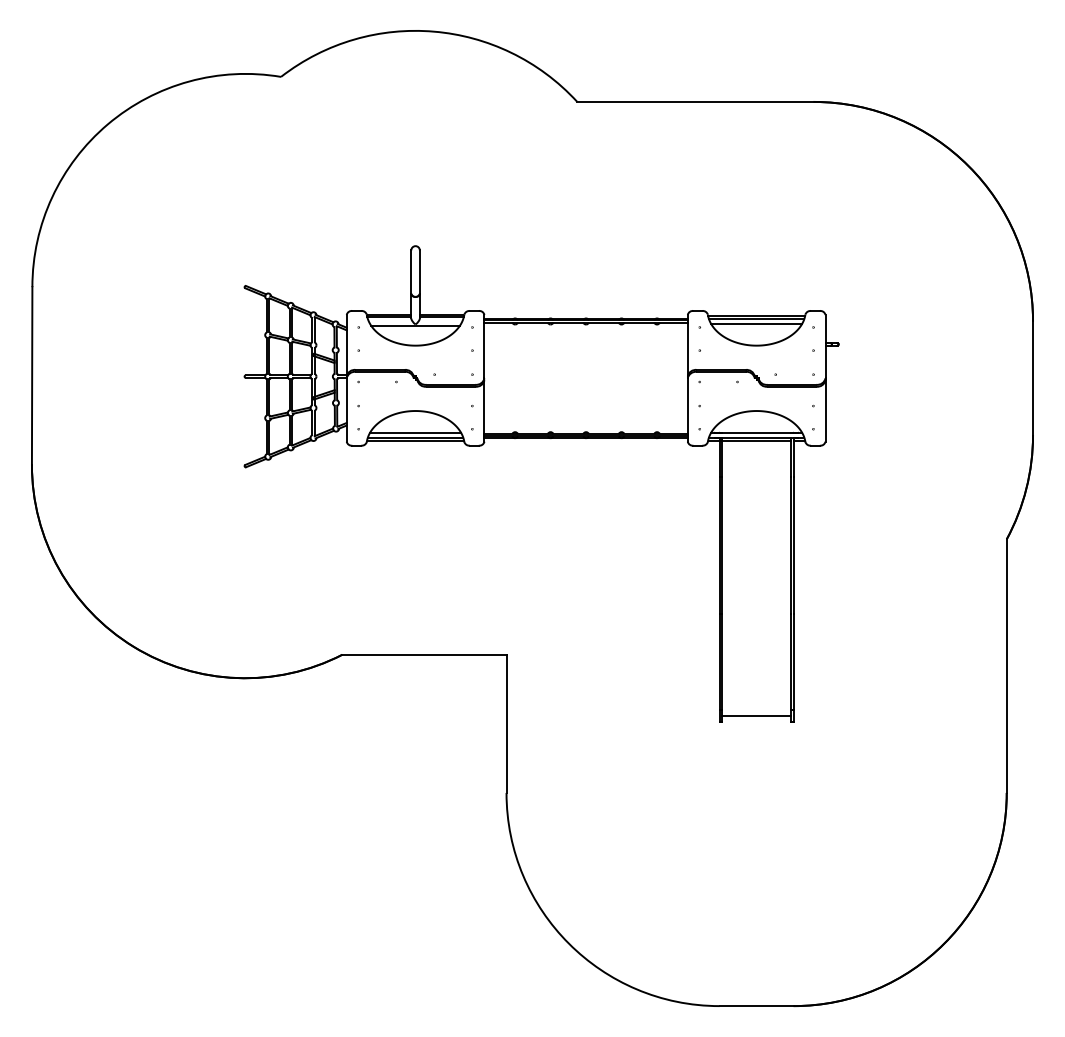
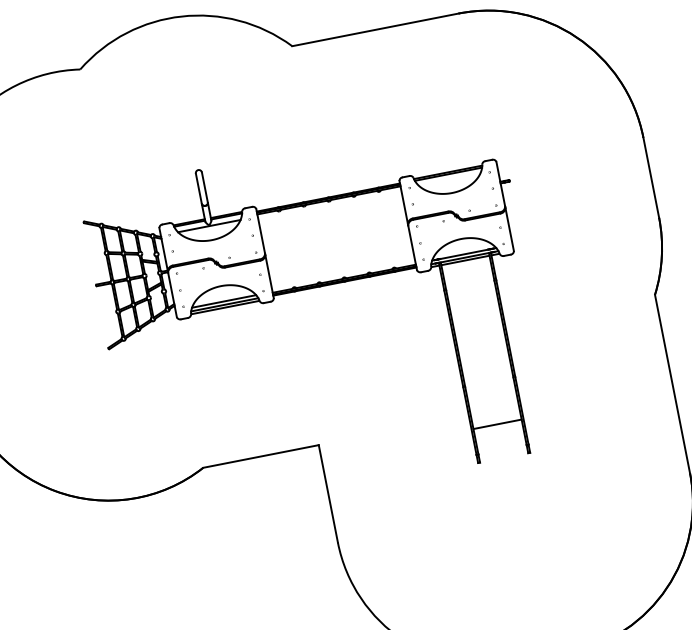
line: (756, 323) -> (449, 177), removed
line: (756, 716) -> (497, 424), moved

